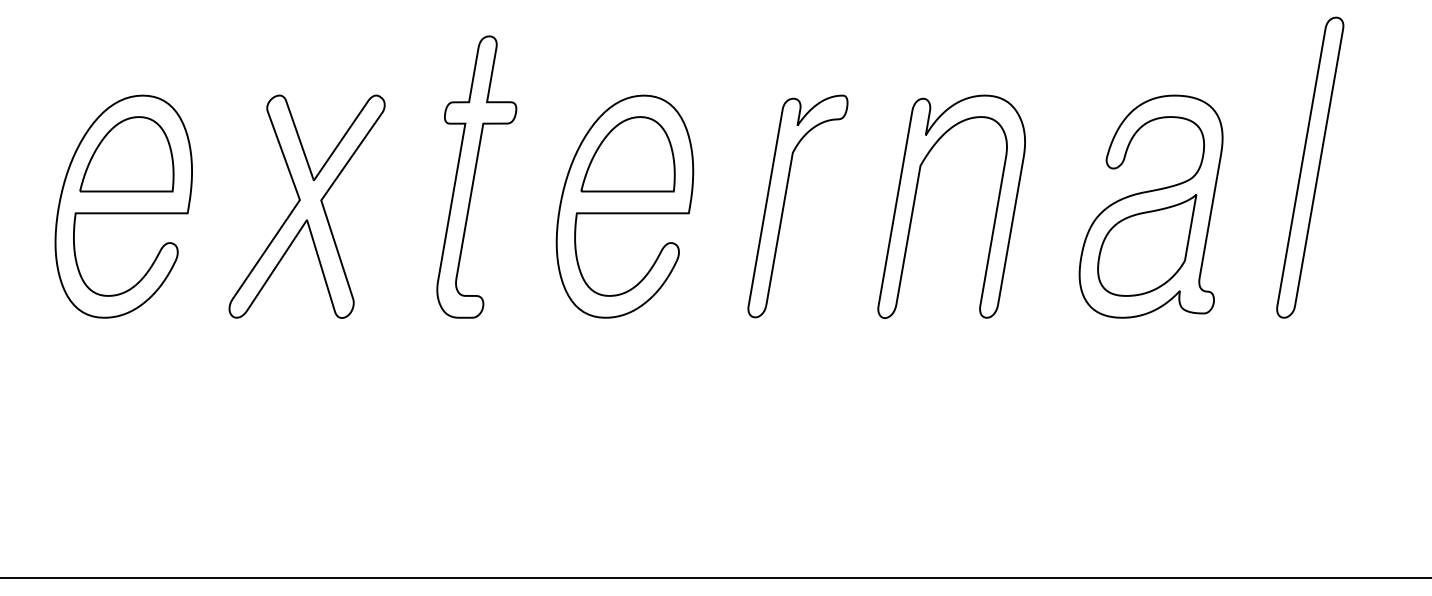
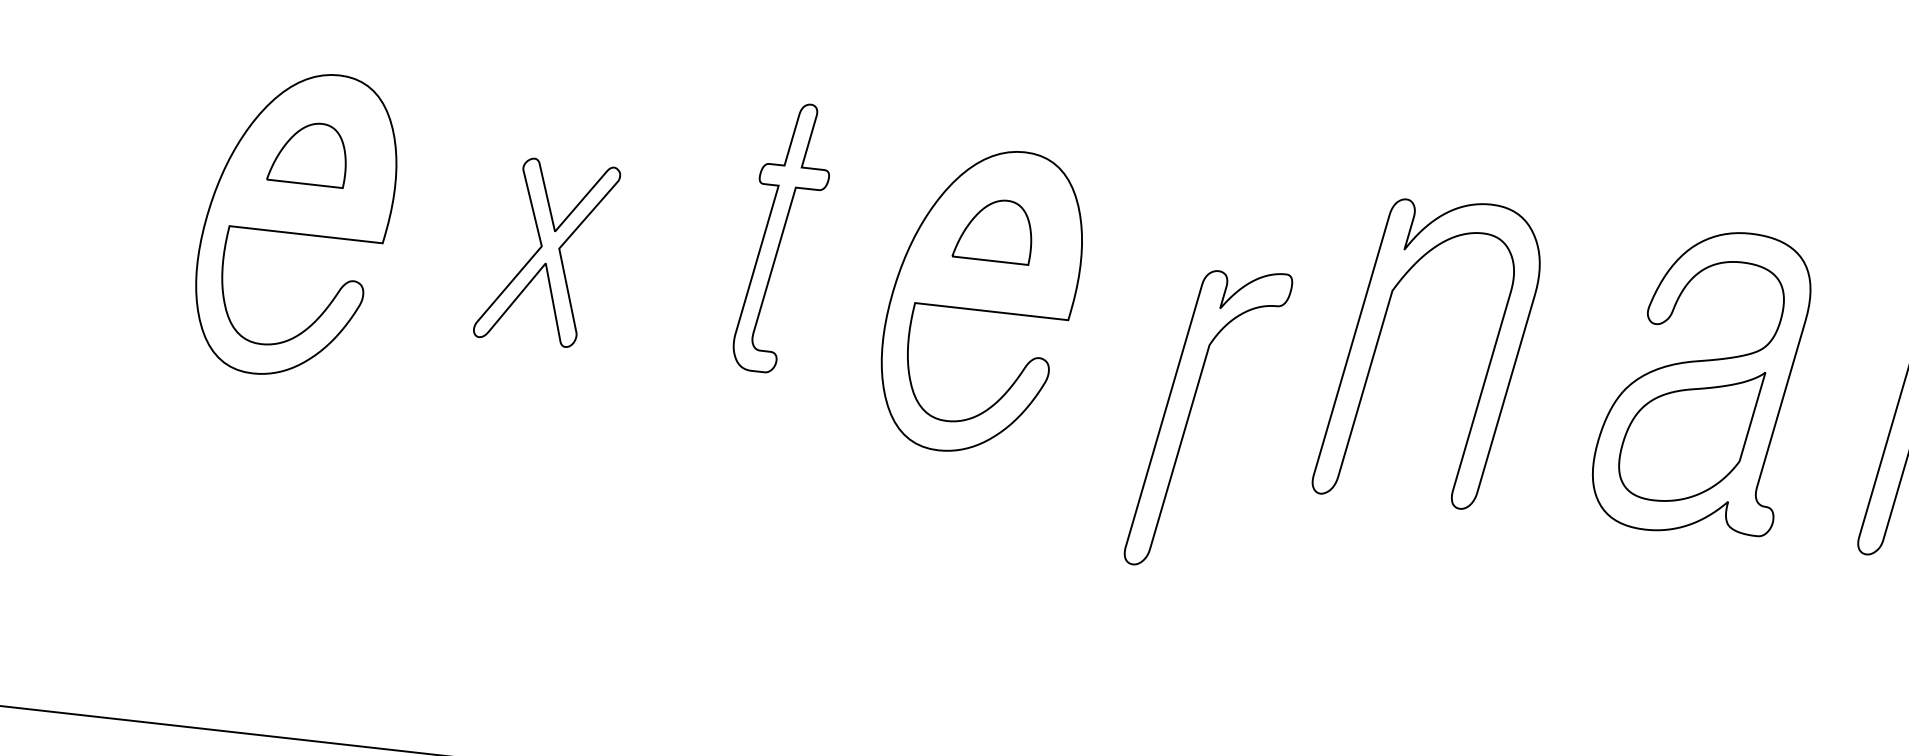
part: (126, 154) -> (308, 153), size x0.6
part: (627, 154) -> (993, 230), size x0.6
part: (476, 176) -> (783, 237), size x0.7
part: (785, 202) -> (1191, 411), moved
part: (306, 206) -> (546, 252), size x0.6

